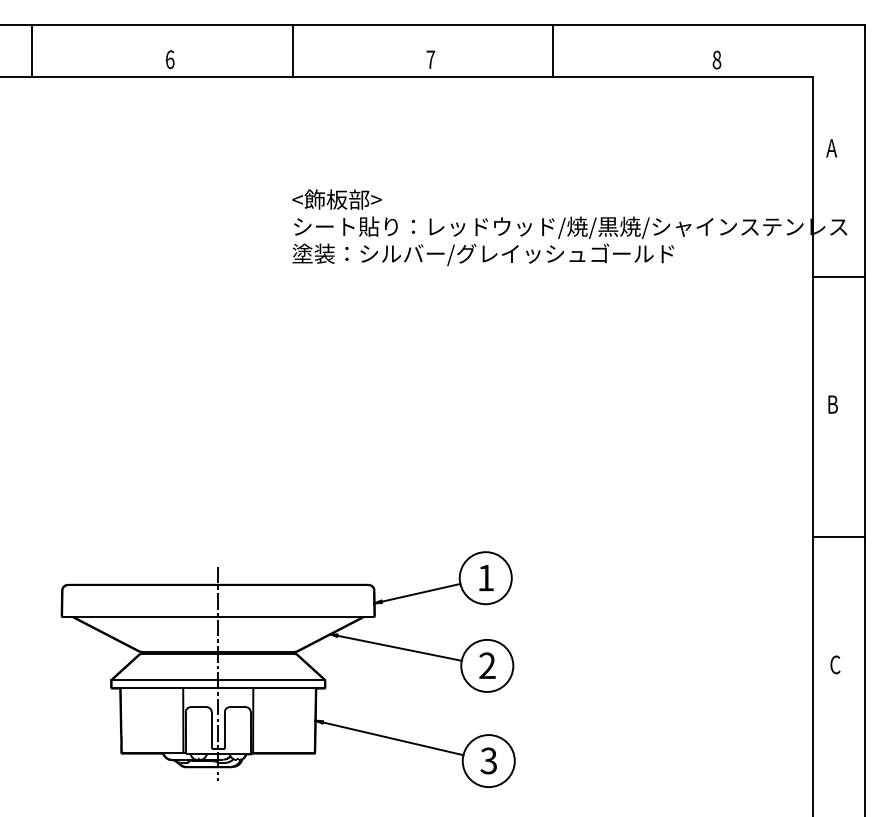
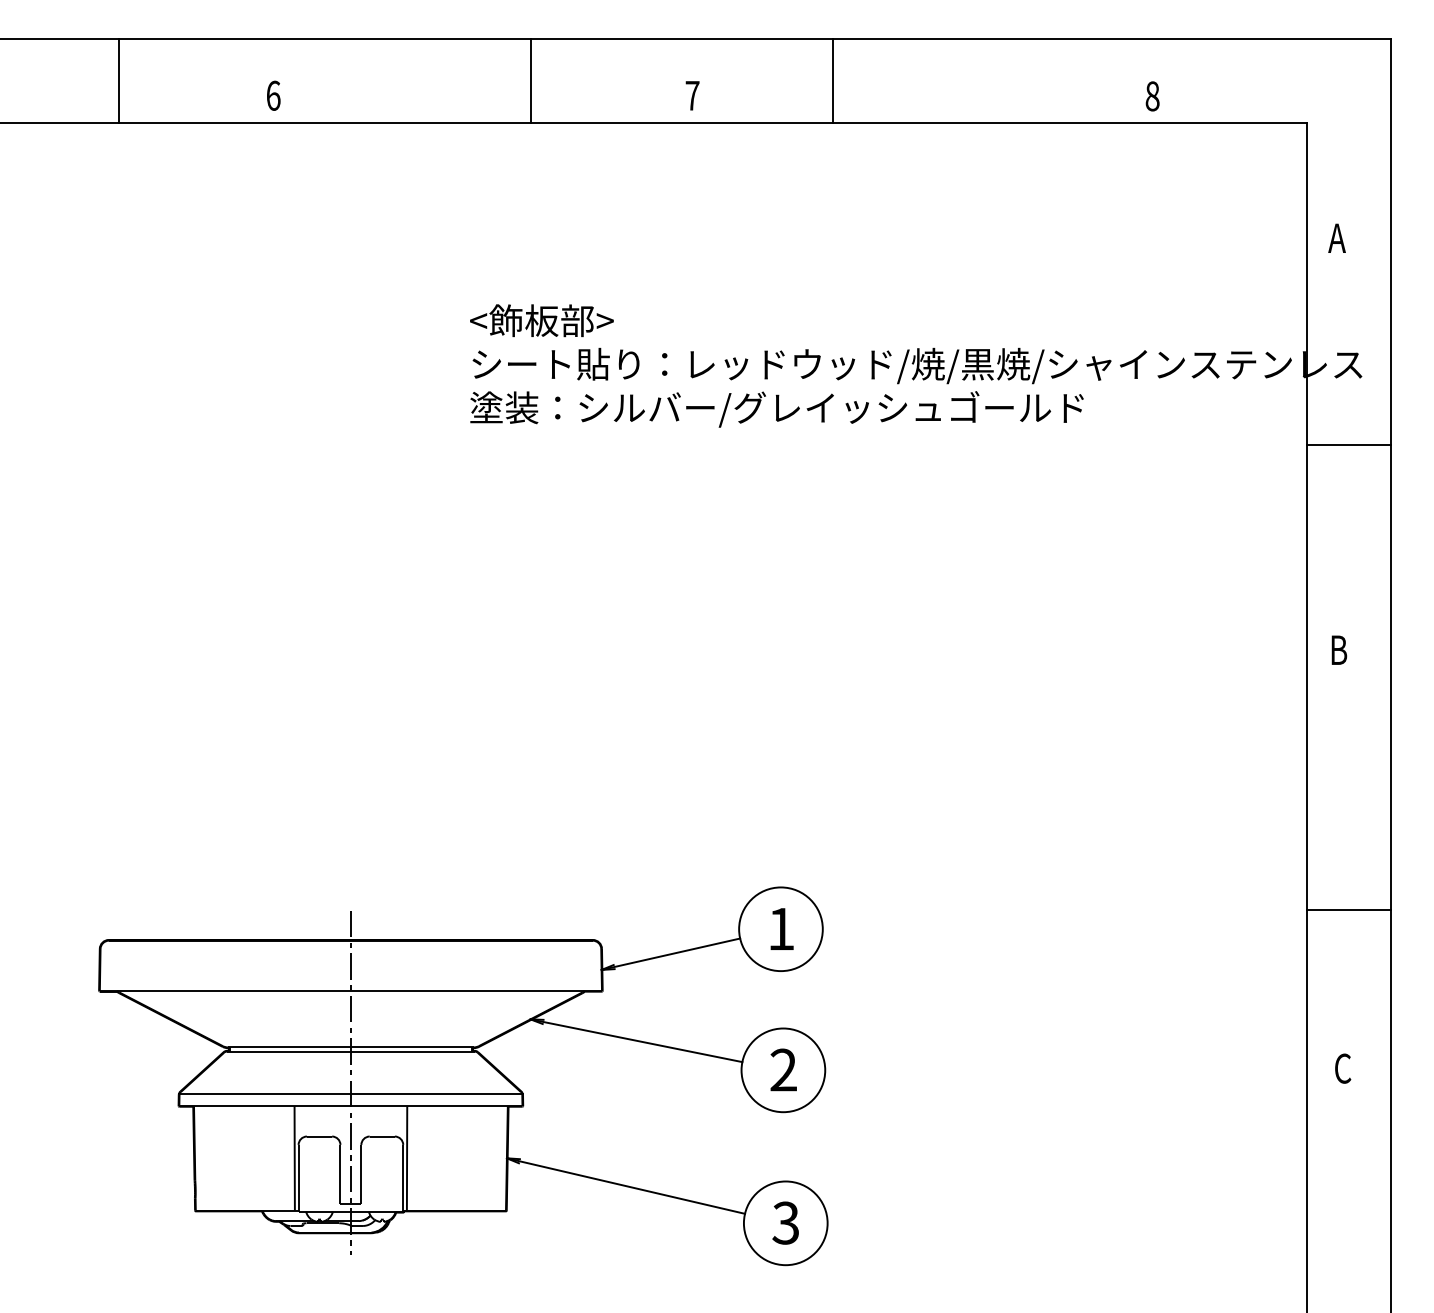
line: (32, 50) -> (119, 80), moved
line: (292, 50) -> (531, 80), moved
line: (552, 50) -> (831, 80), moved
line: (839, 537) -> (1349, 910), moved

